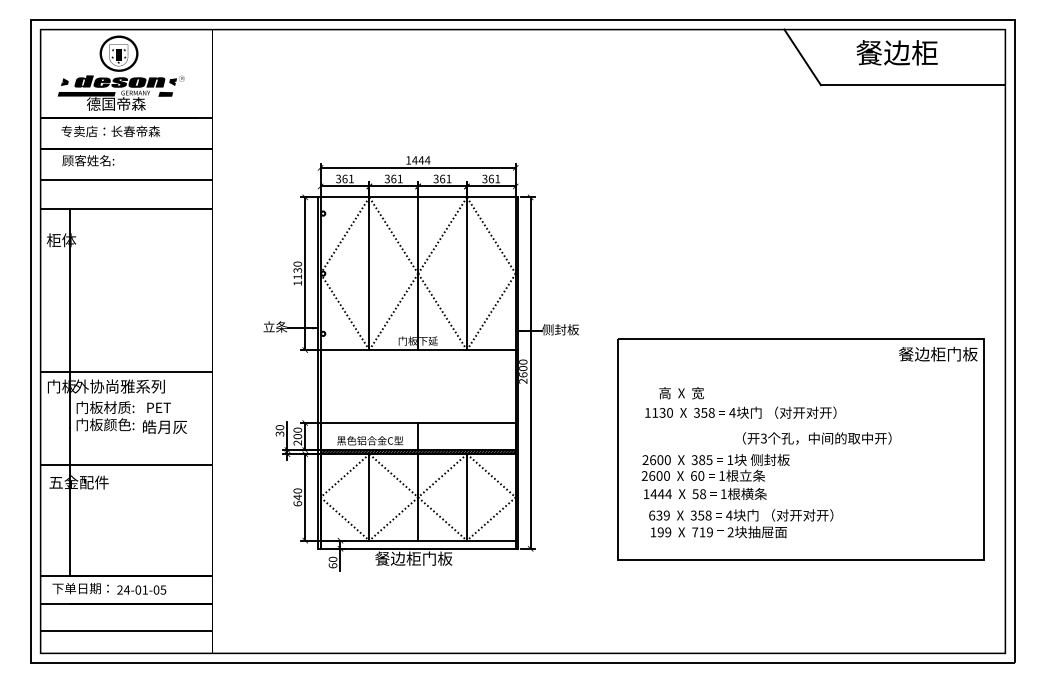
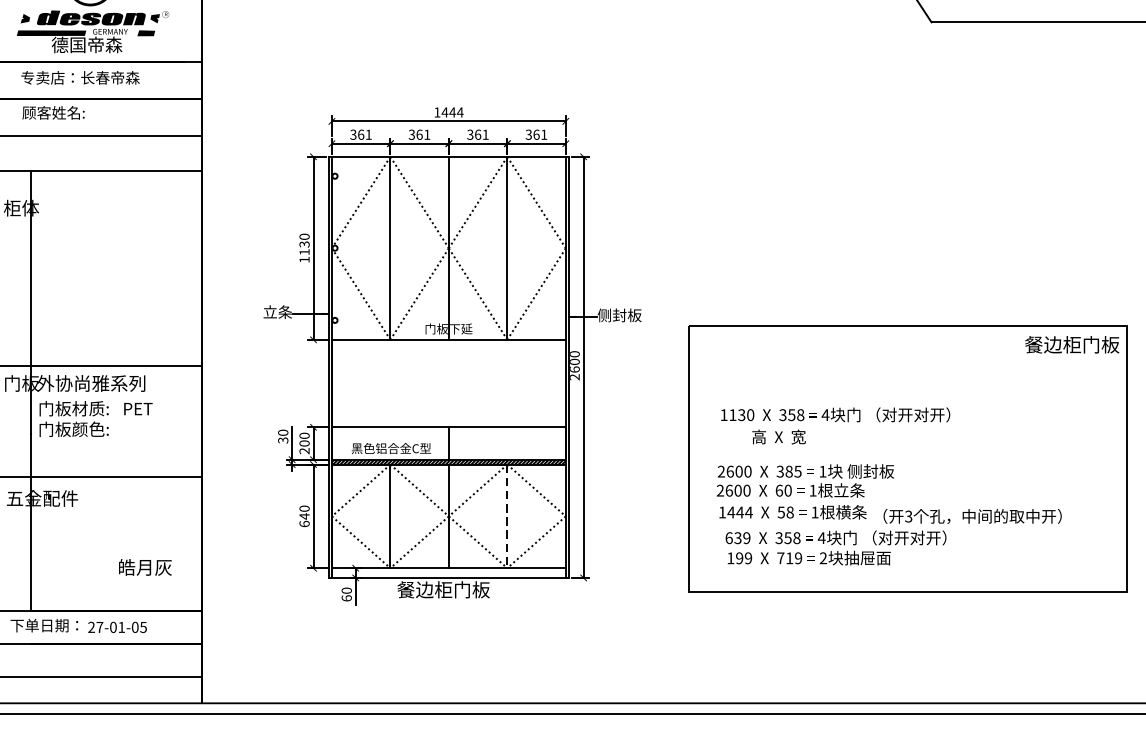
text: (681, 393) -> (778, 437), moved
text: (164, 426) -> (144, 566), moved
text: (817, 438) -> (972, 516), moved
line: (466, 497) -> (506, 516), solid -> dashed
text: (126, 589) -> (99, 626), 24-01-05 -> 27-01-05

